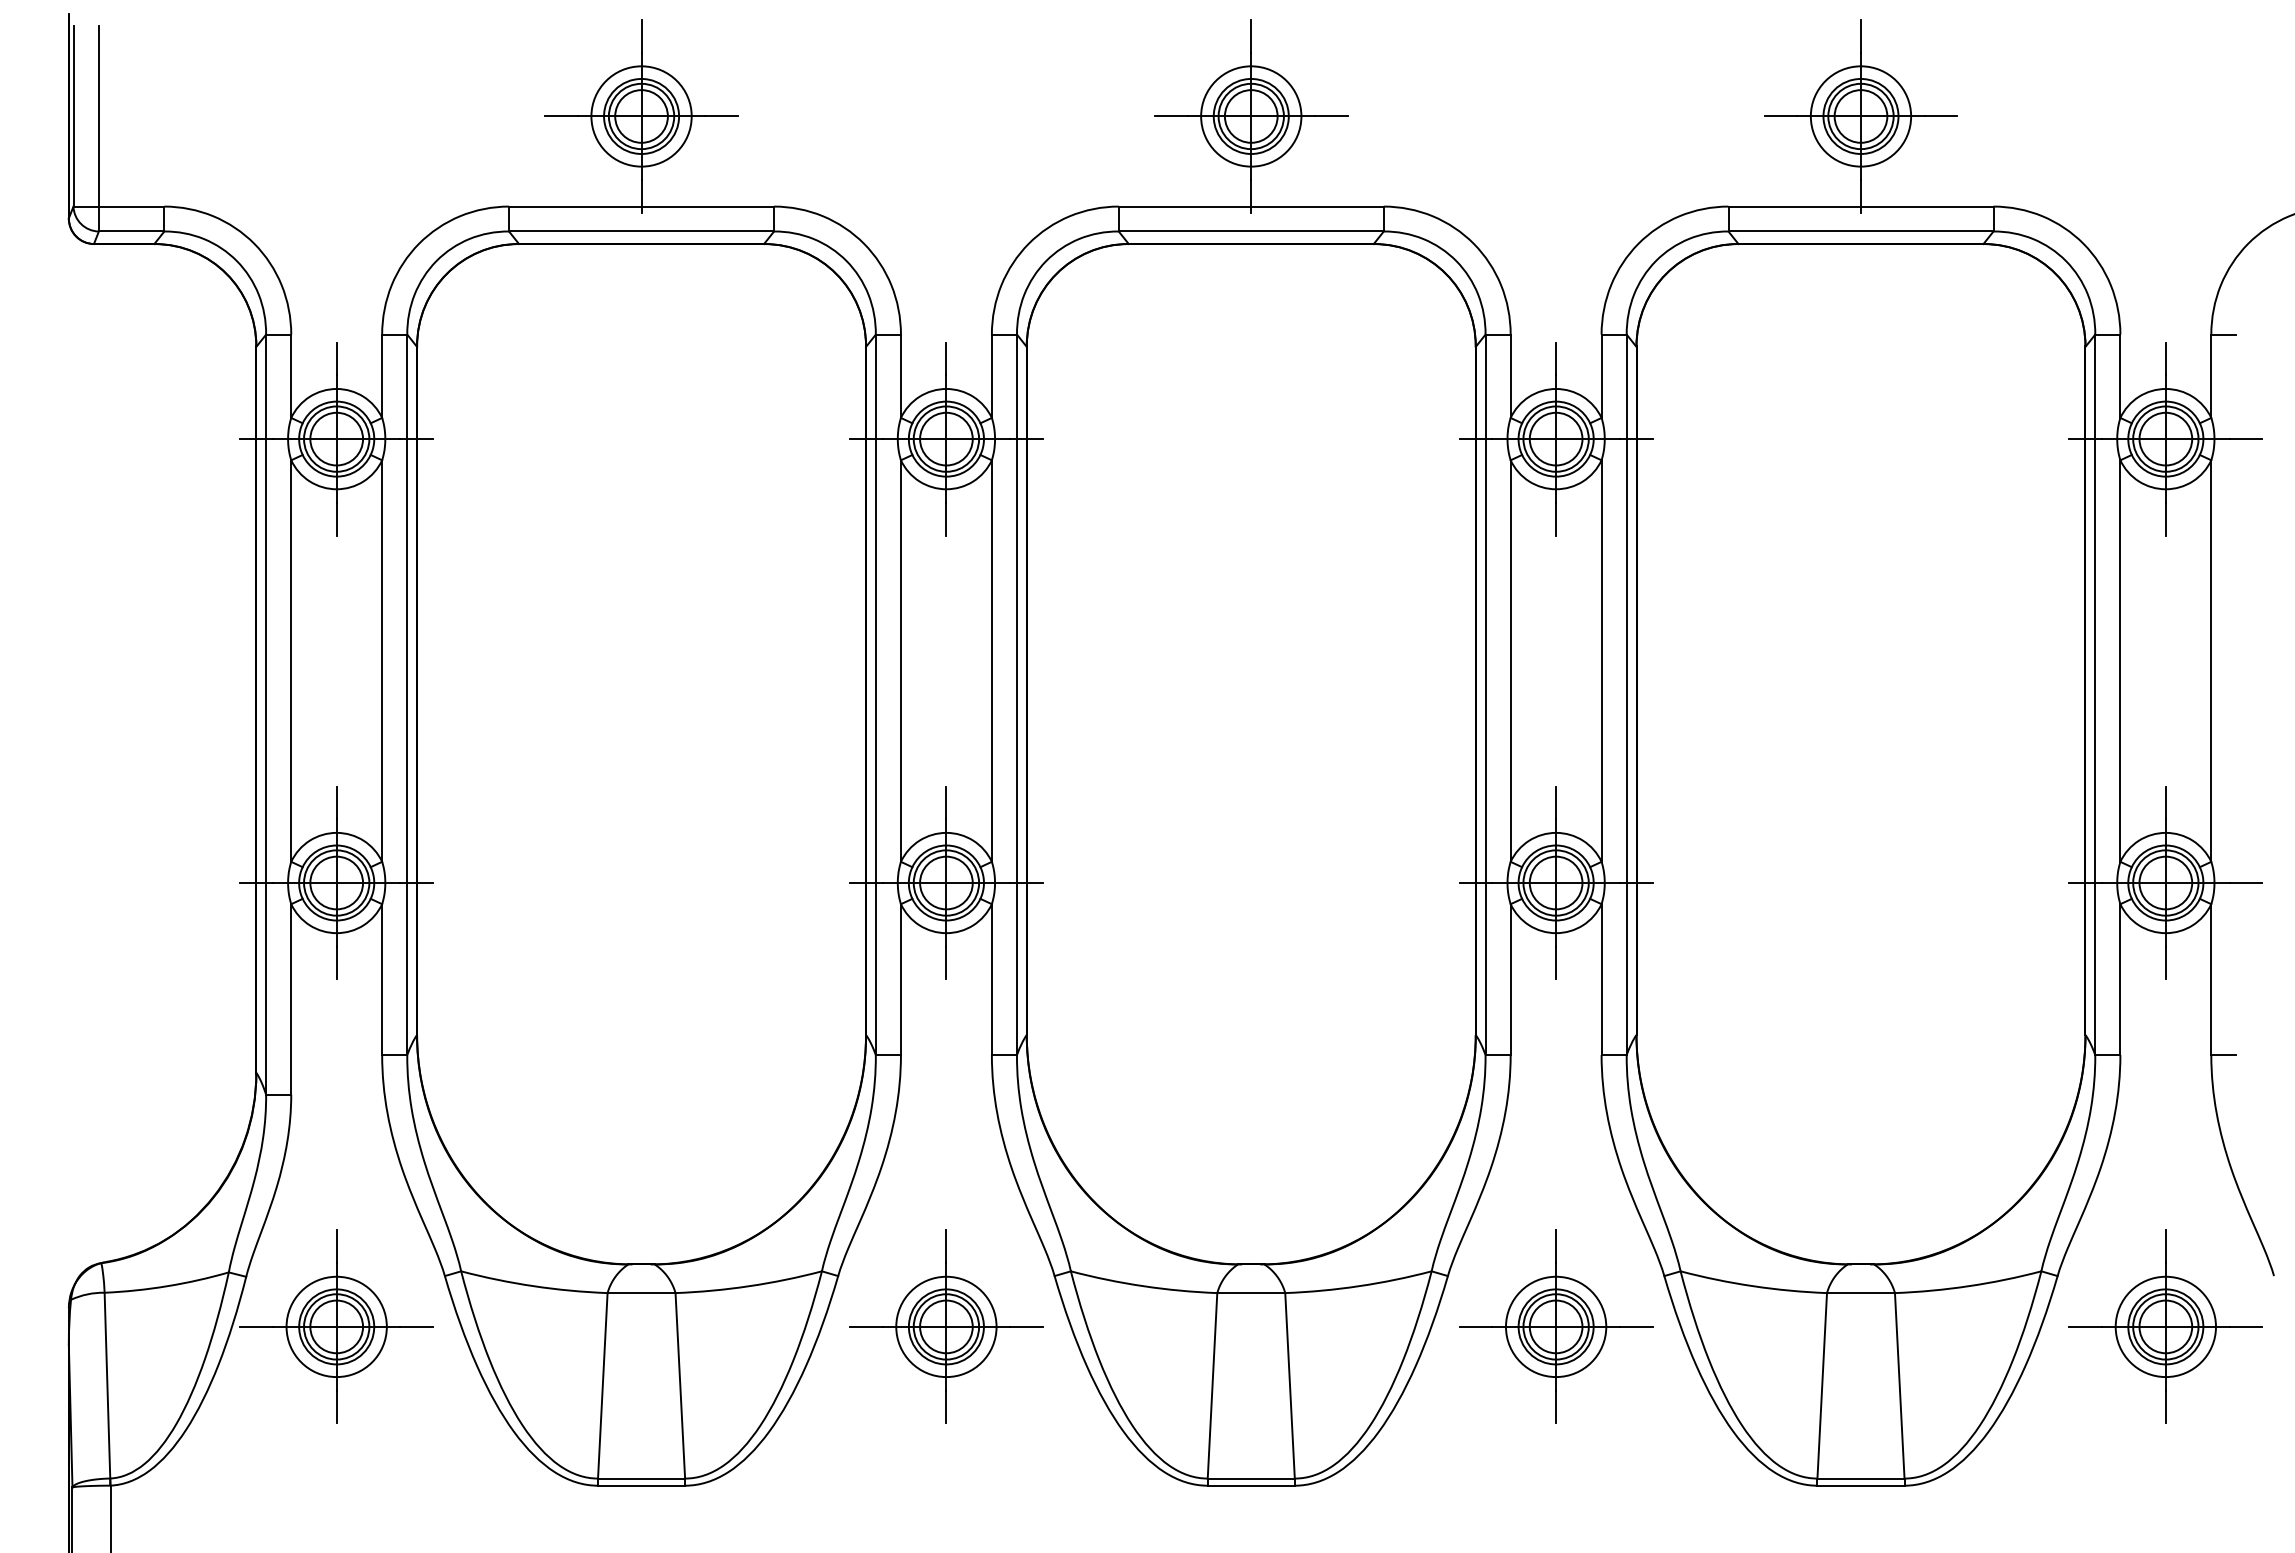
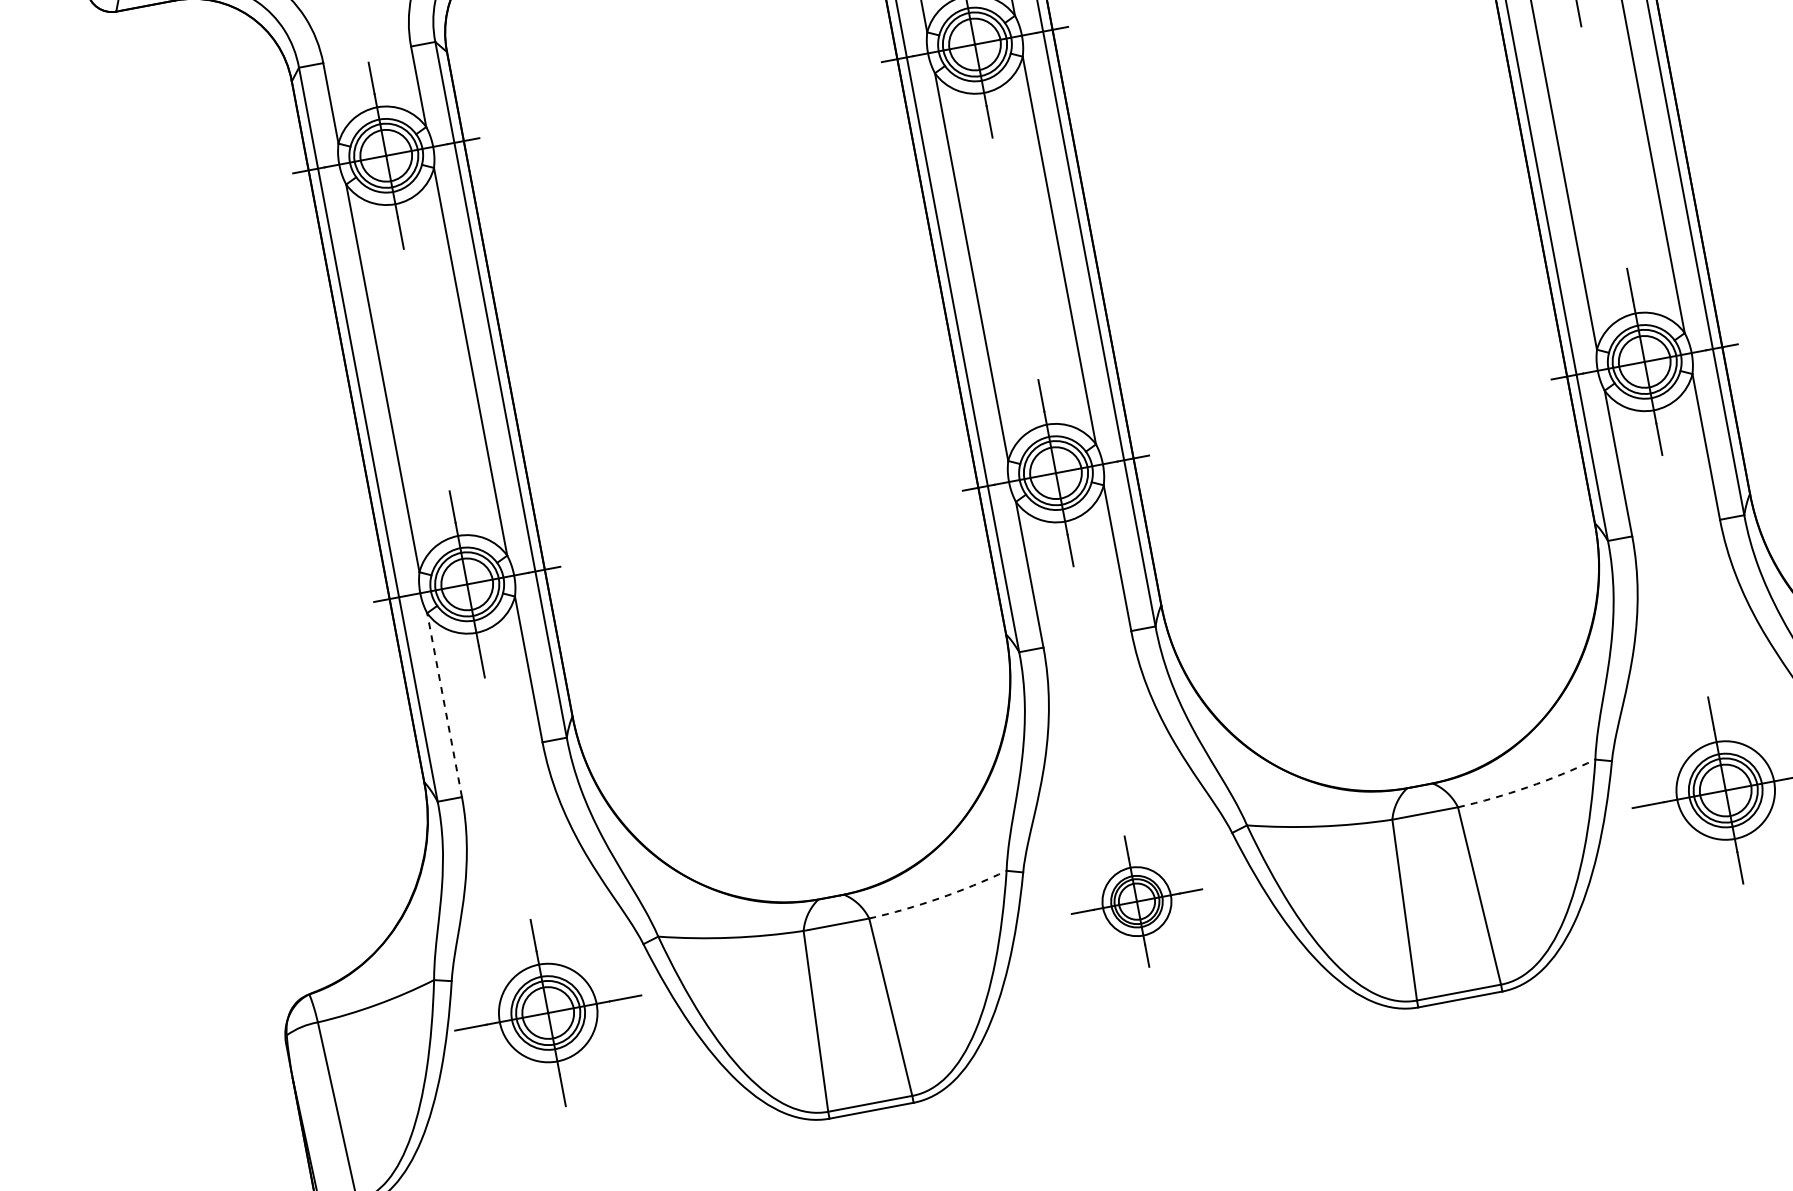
line: (291, 998) -> (444, 704), solid -> dashed
arc: (749, 1286) -> (939, 898), solid -> dashed
arc: (1359, 1286) -> (1528, 787), solid -> dashed
part: (946, 1326) -> (1136, 901), size x0.7

